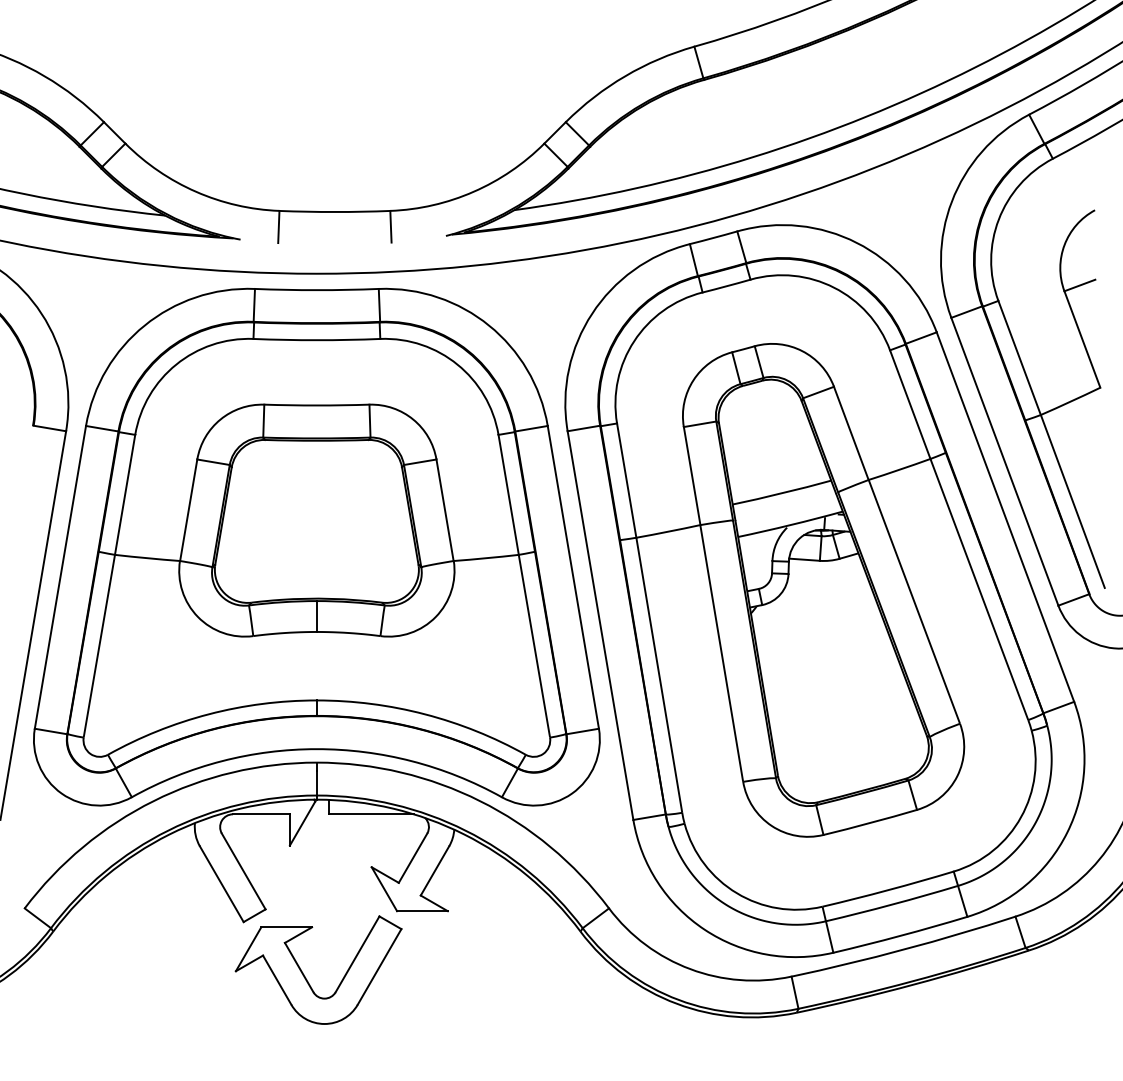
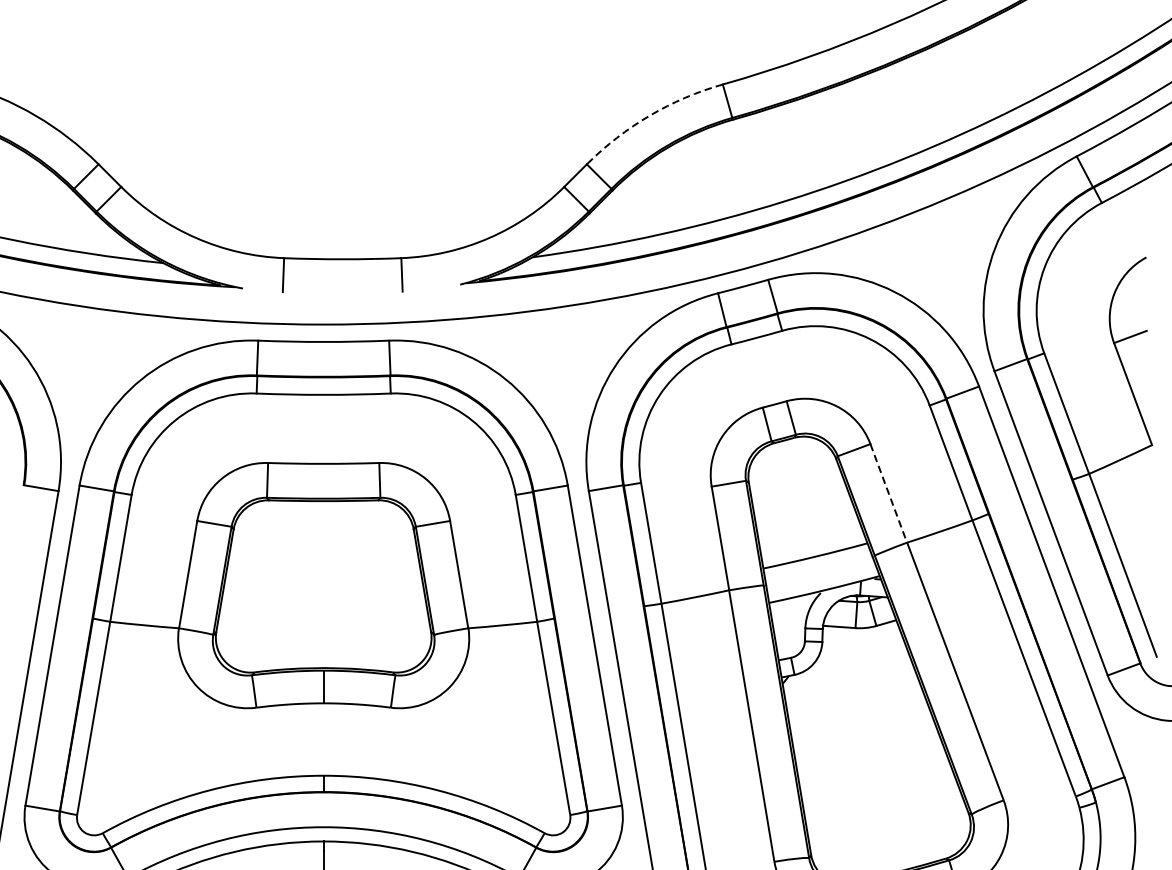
arc: (625, 76) -> (649, 116), solid -> dashed
line: (851, 433) -> (888, 493), solid -> dashed

